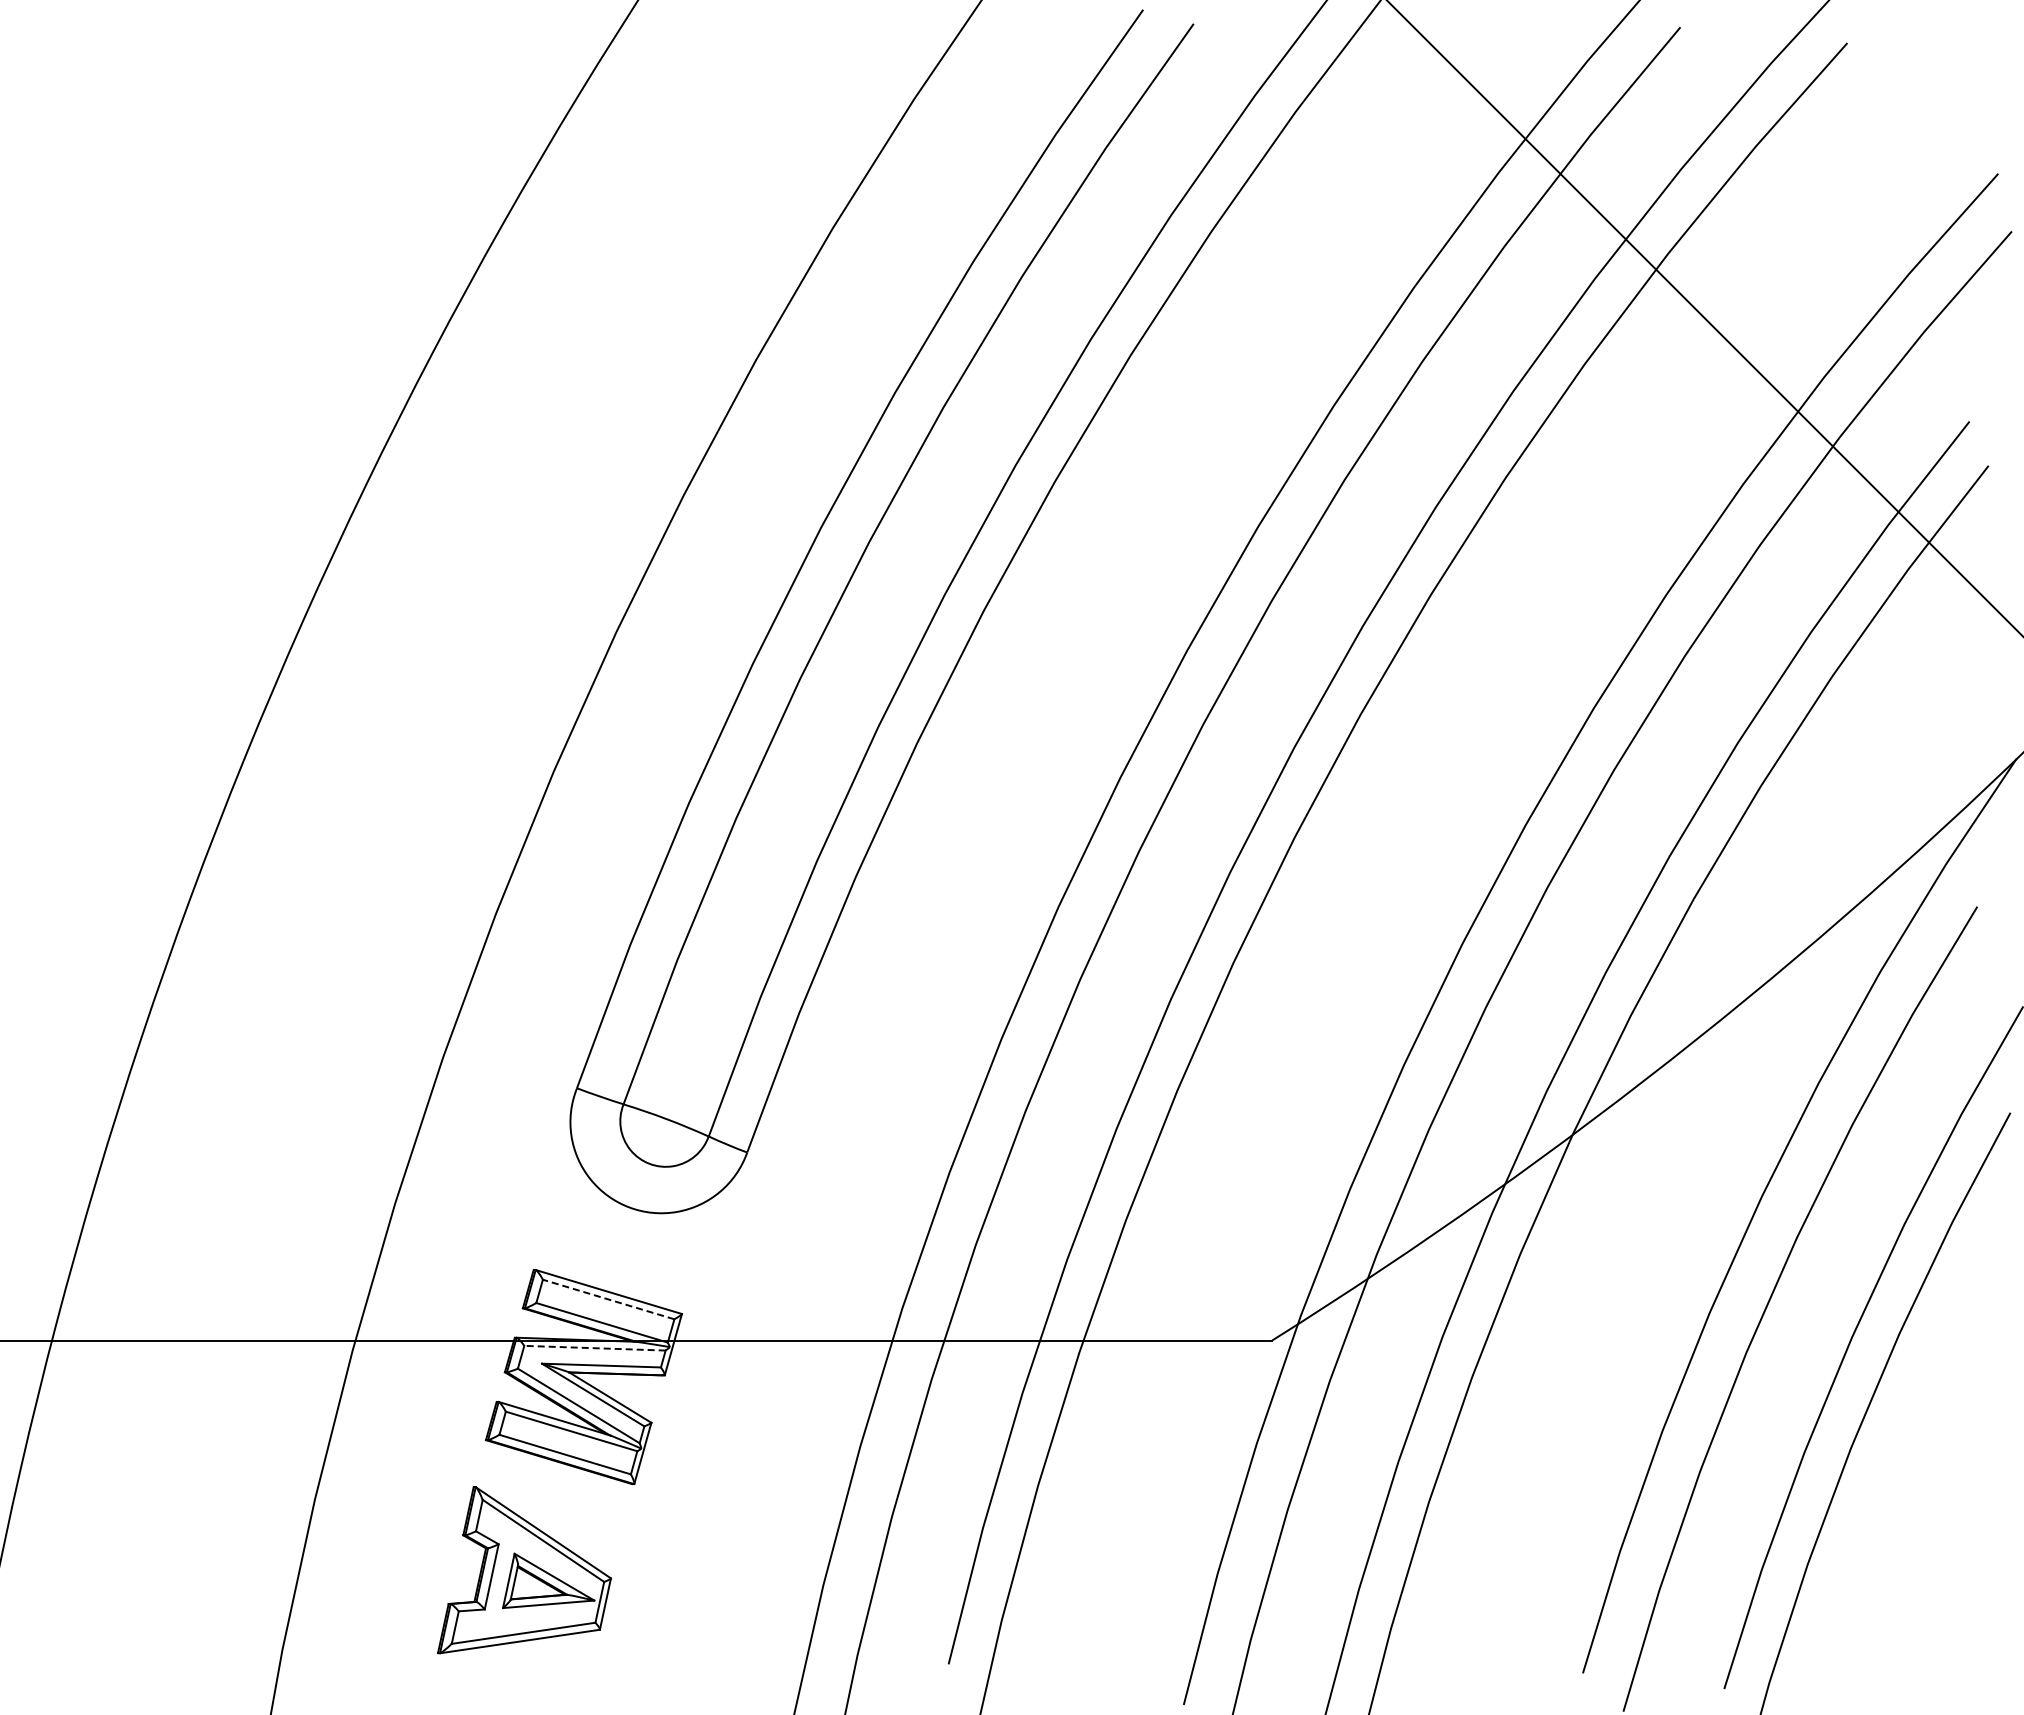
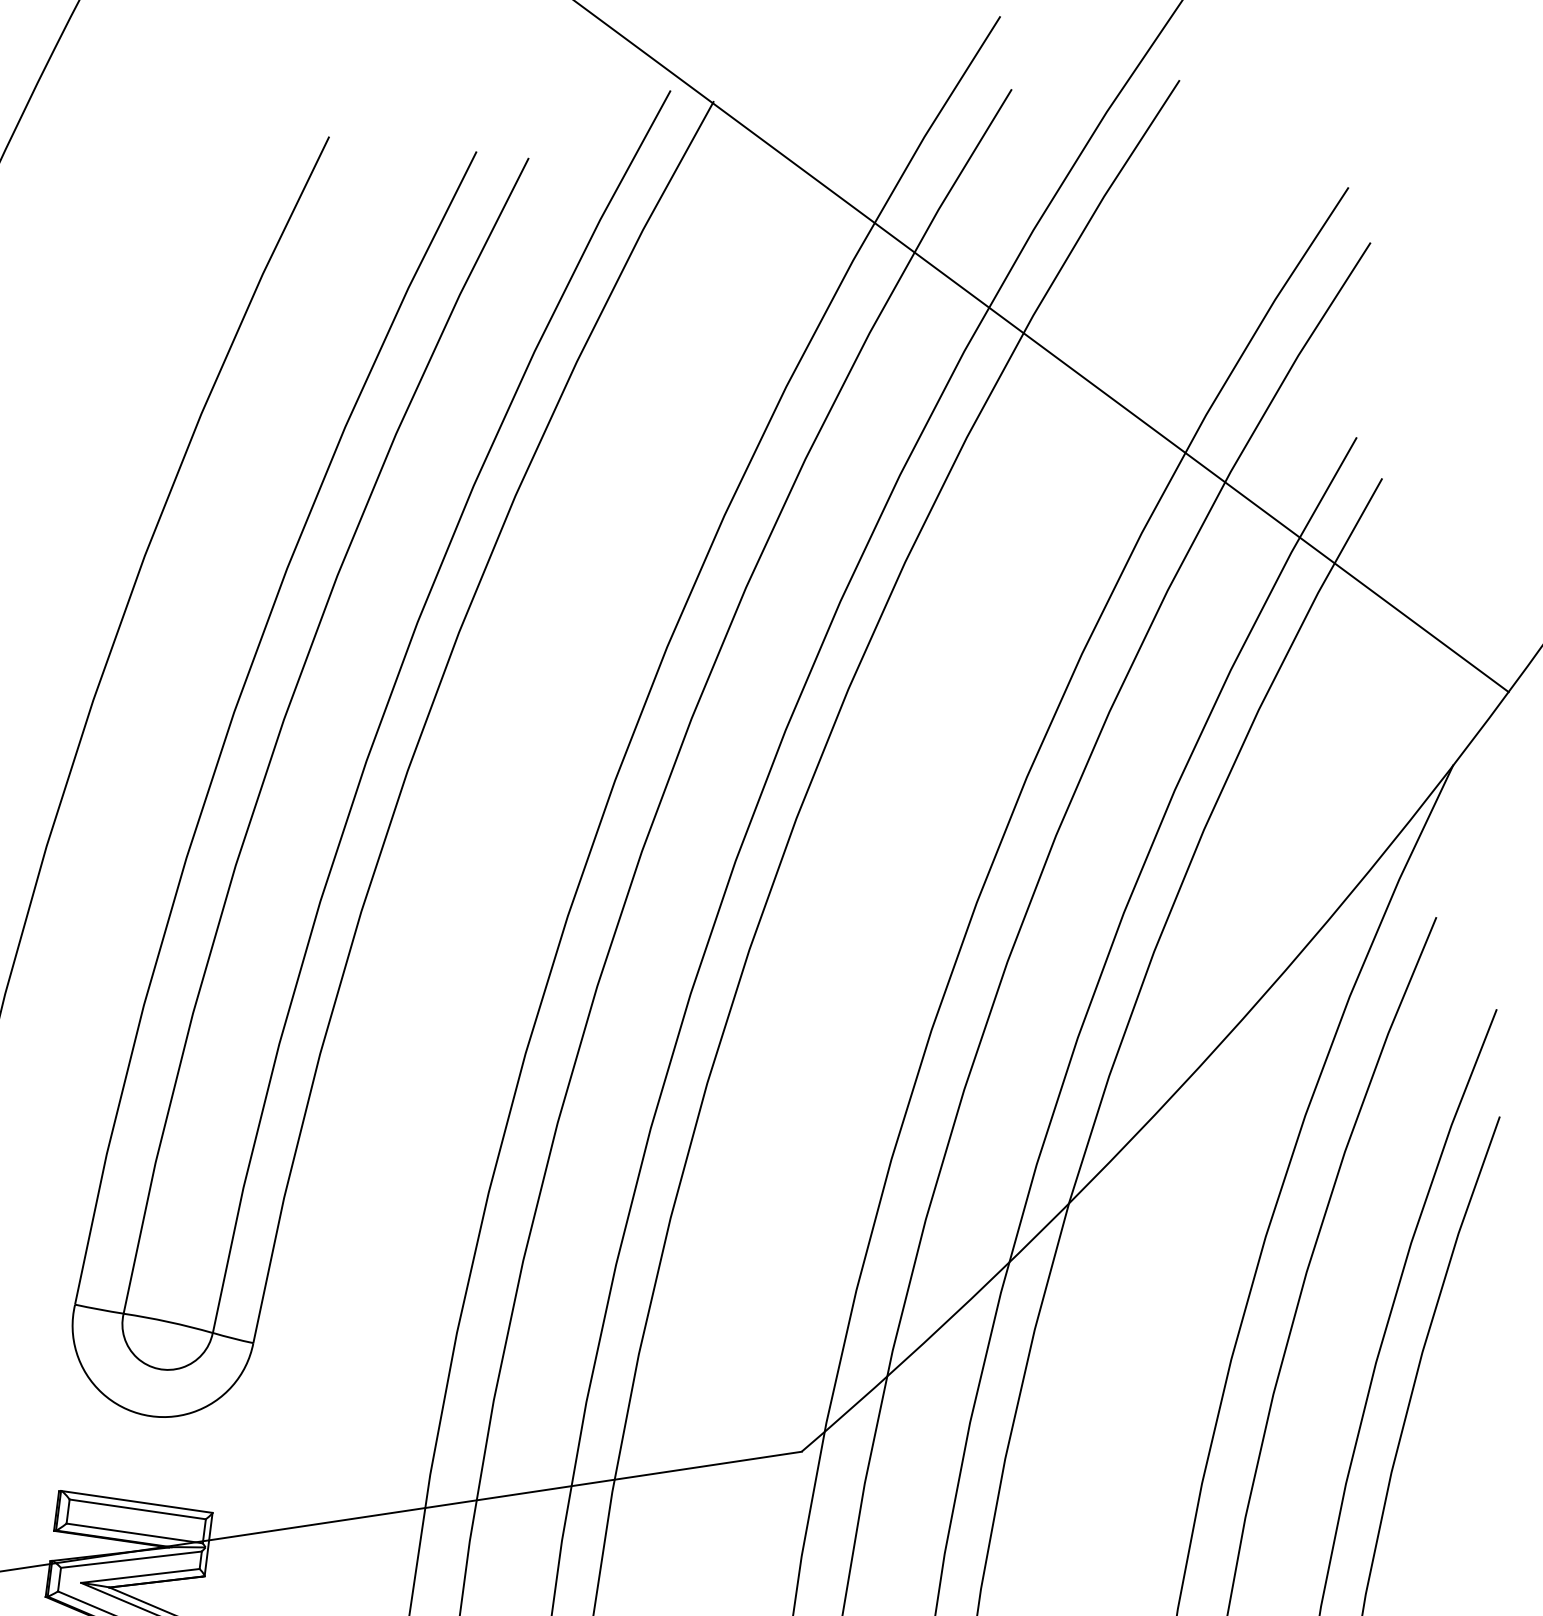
line: (608, 1299) -> (137, 1509), dashed -> solid
line: (594, 1348) -> (130, 1560), dashed -> solid

